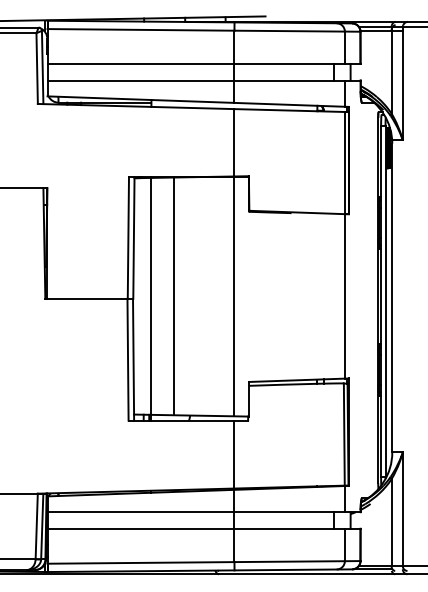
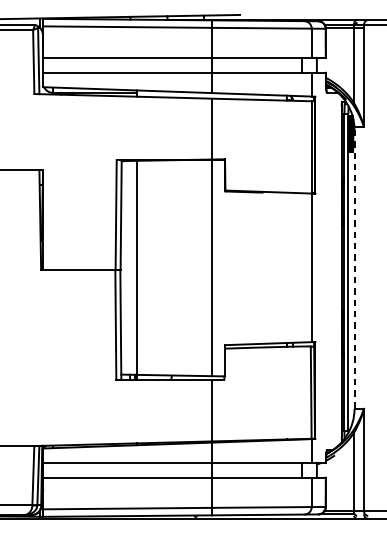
line: (173, 296) -> (156, 267), removed
line: (392, 298) -> (354, 269), solid -> dashed

